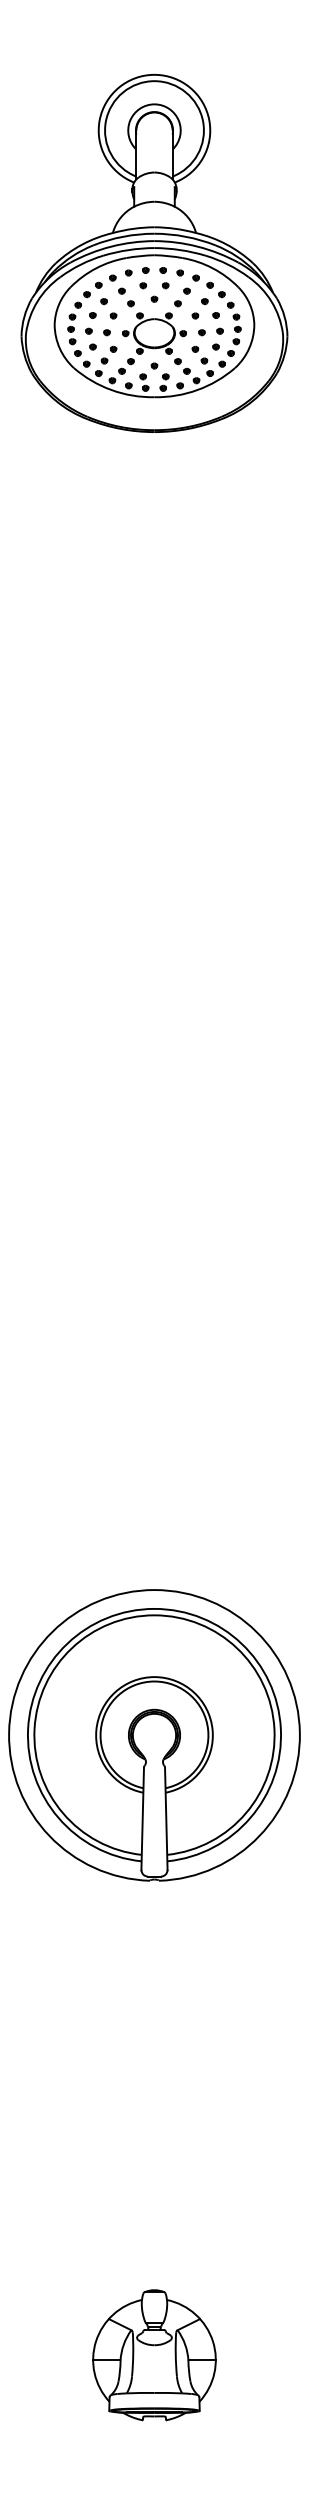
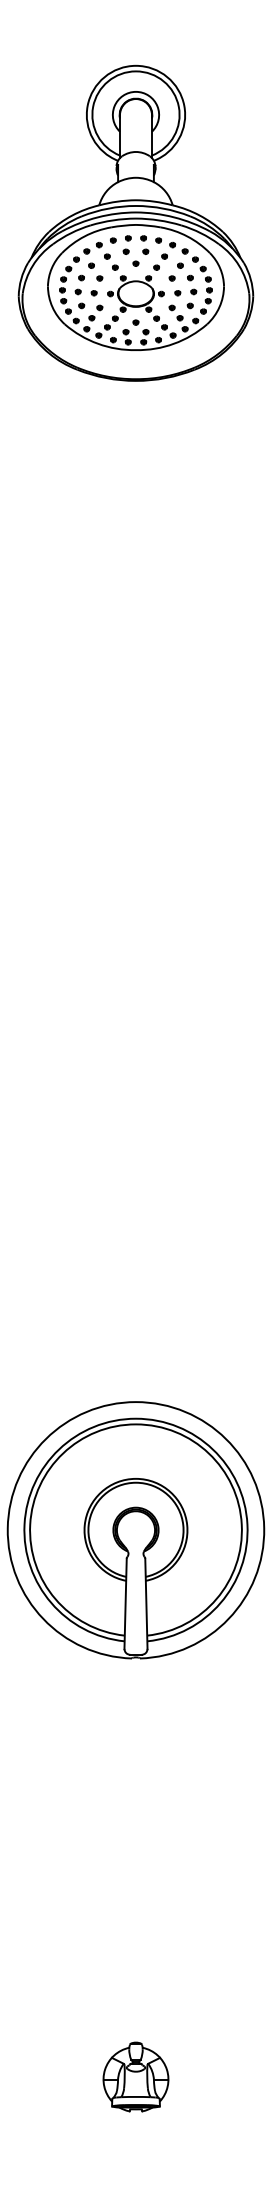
part: (154, 2355) -> (136, 2077), size x0.6

